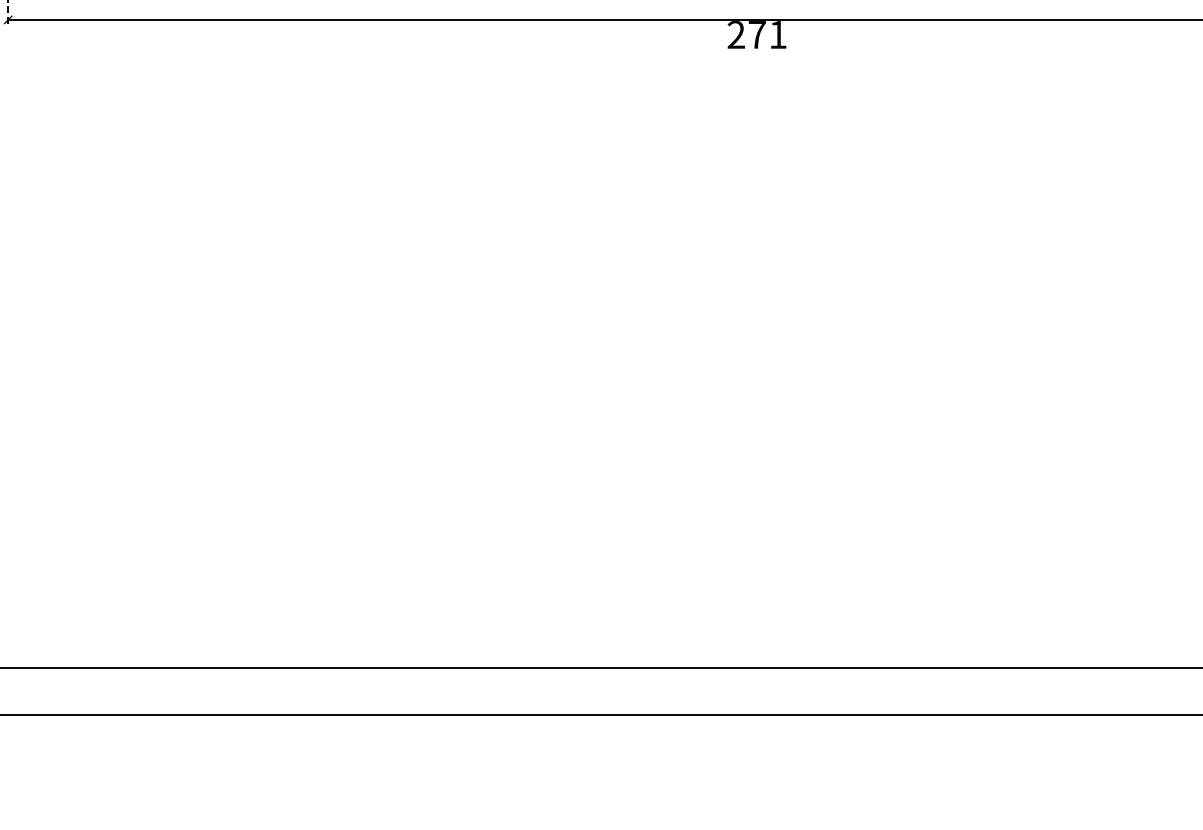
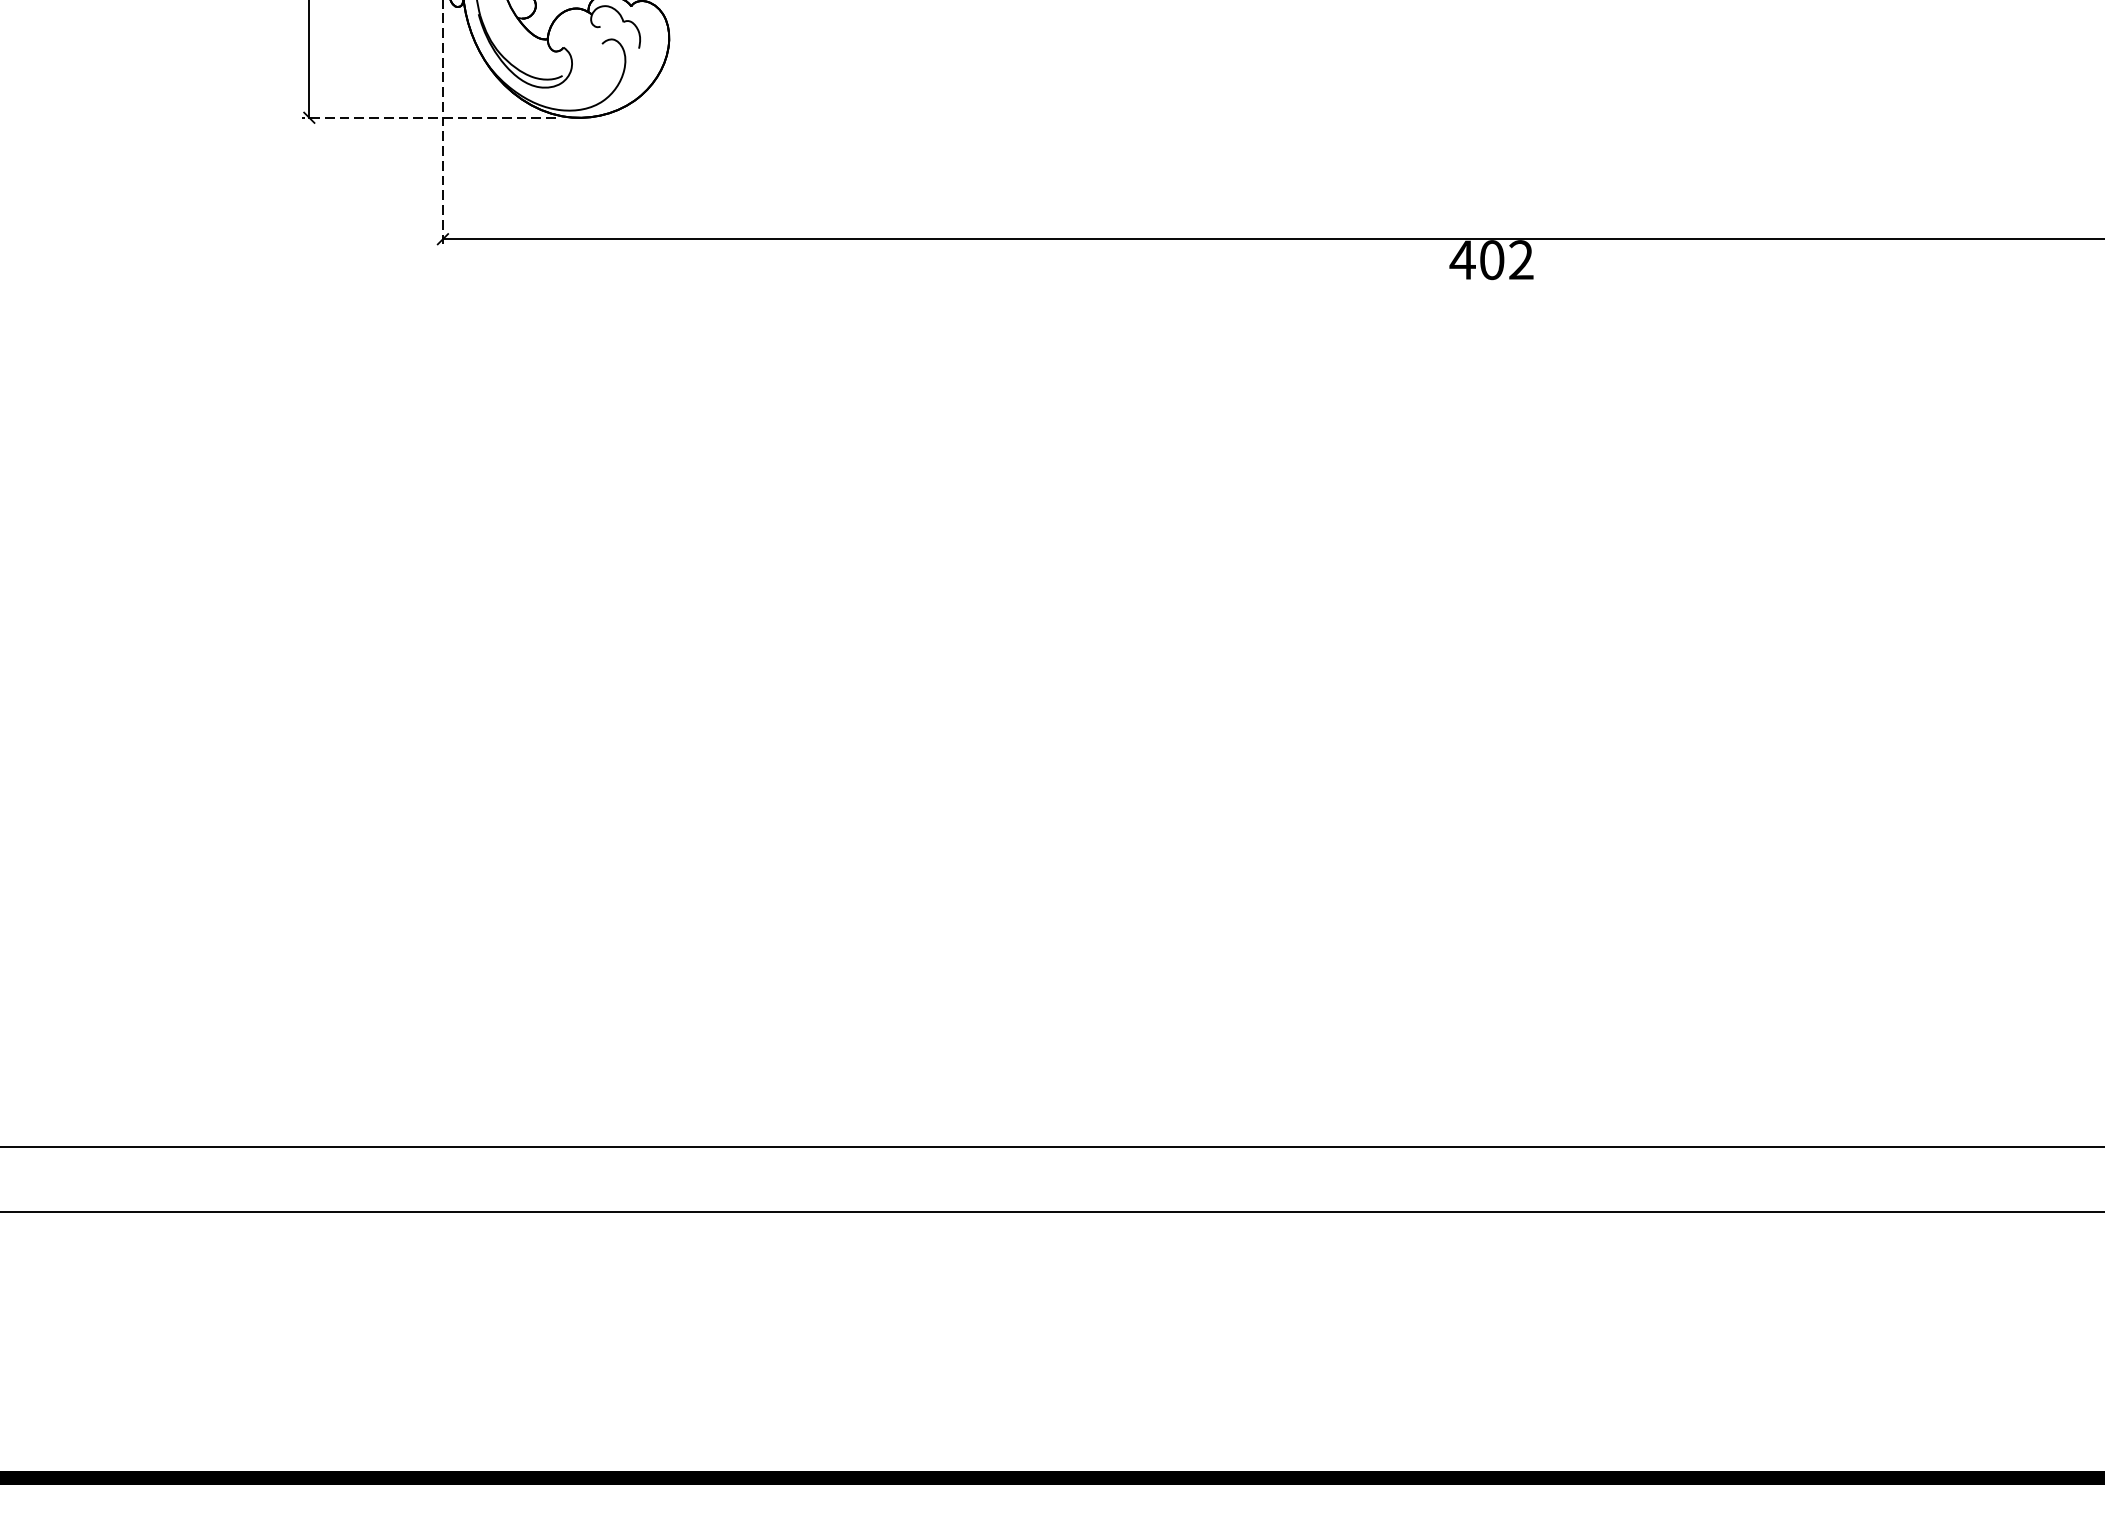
text: (756, 35) -> (1491, 260), 271 -> 402

